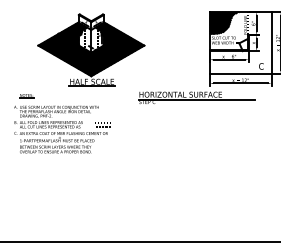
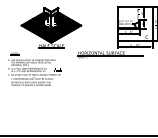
hatch: (225, 22) -> (126, 12), removed

